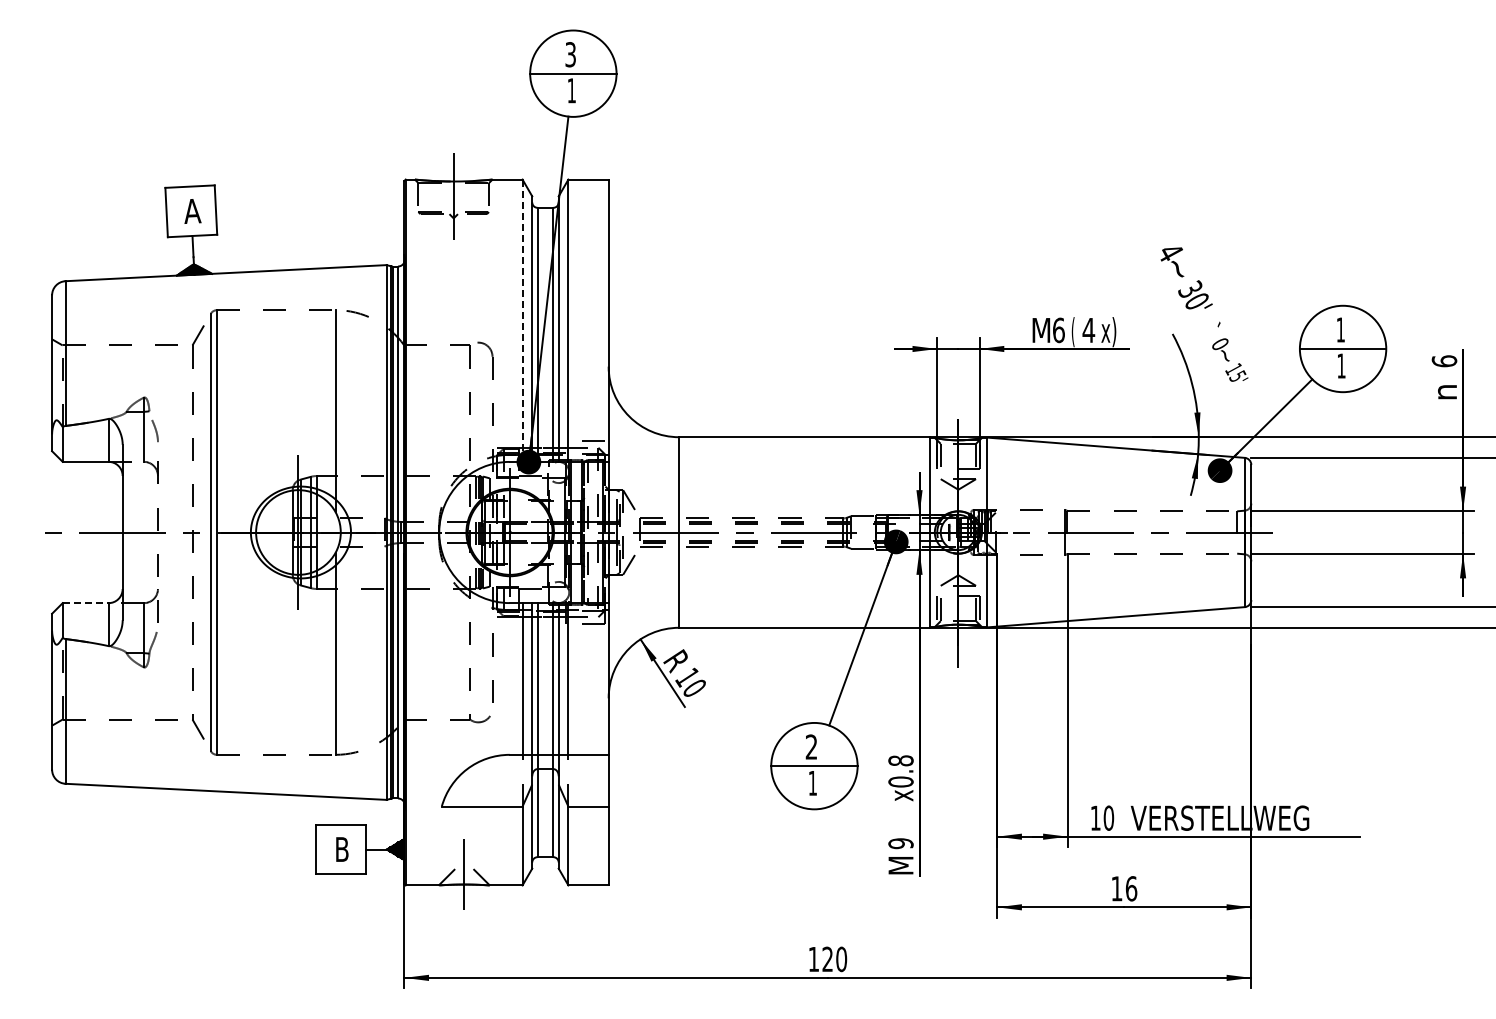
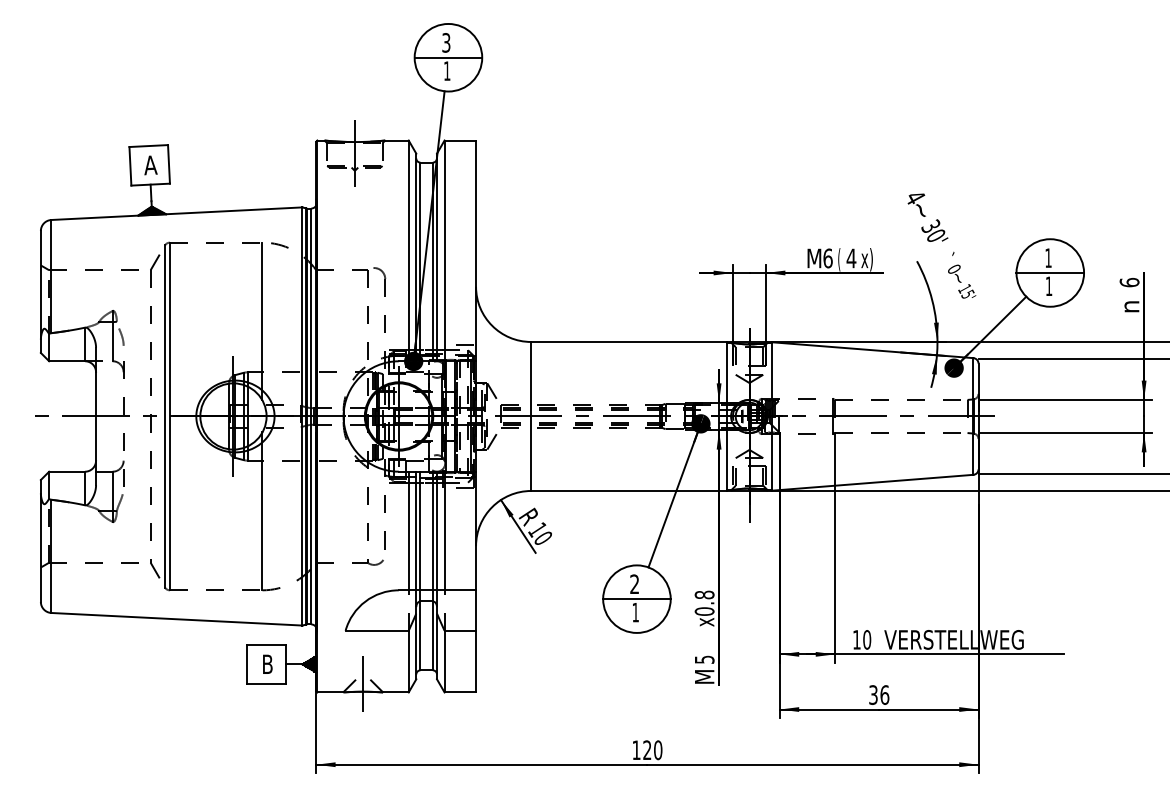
line: (522, 321) -> (408, 251), dashed -> solid
line: (85, 603) -> (66, 471), dashed -> solid
text: (900, 843) -> (704, 659), 9 -> 5
text: (1116, 888) -> (873, 694), 16 -> 36

